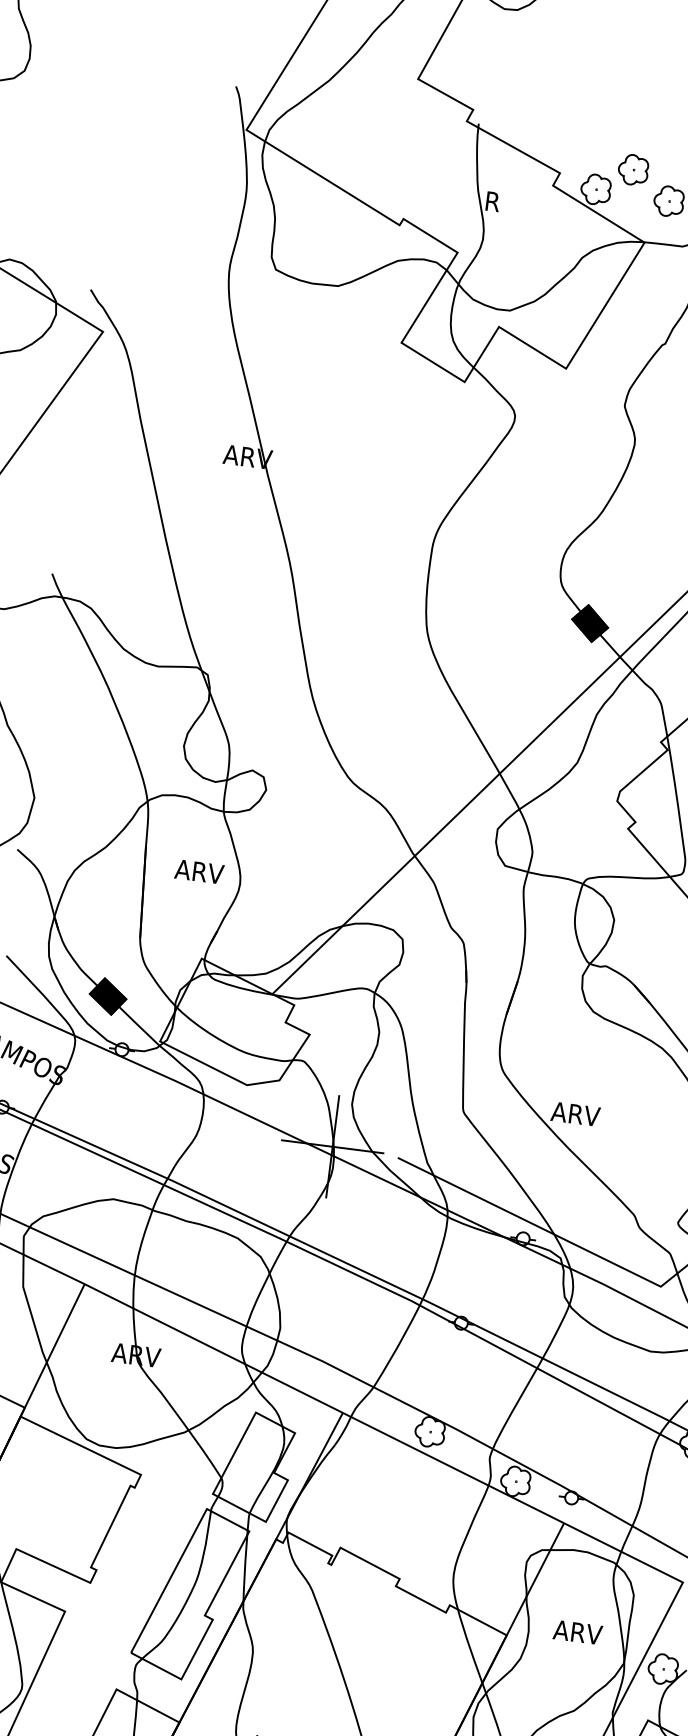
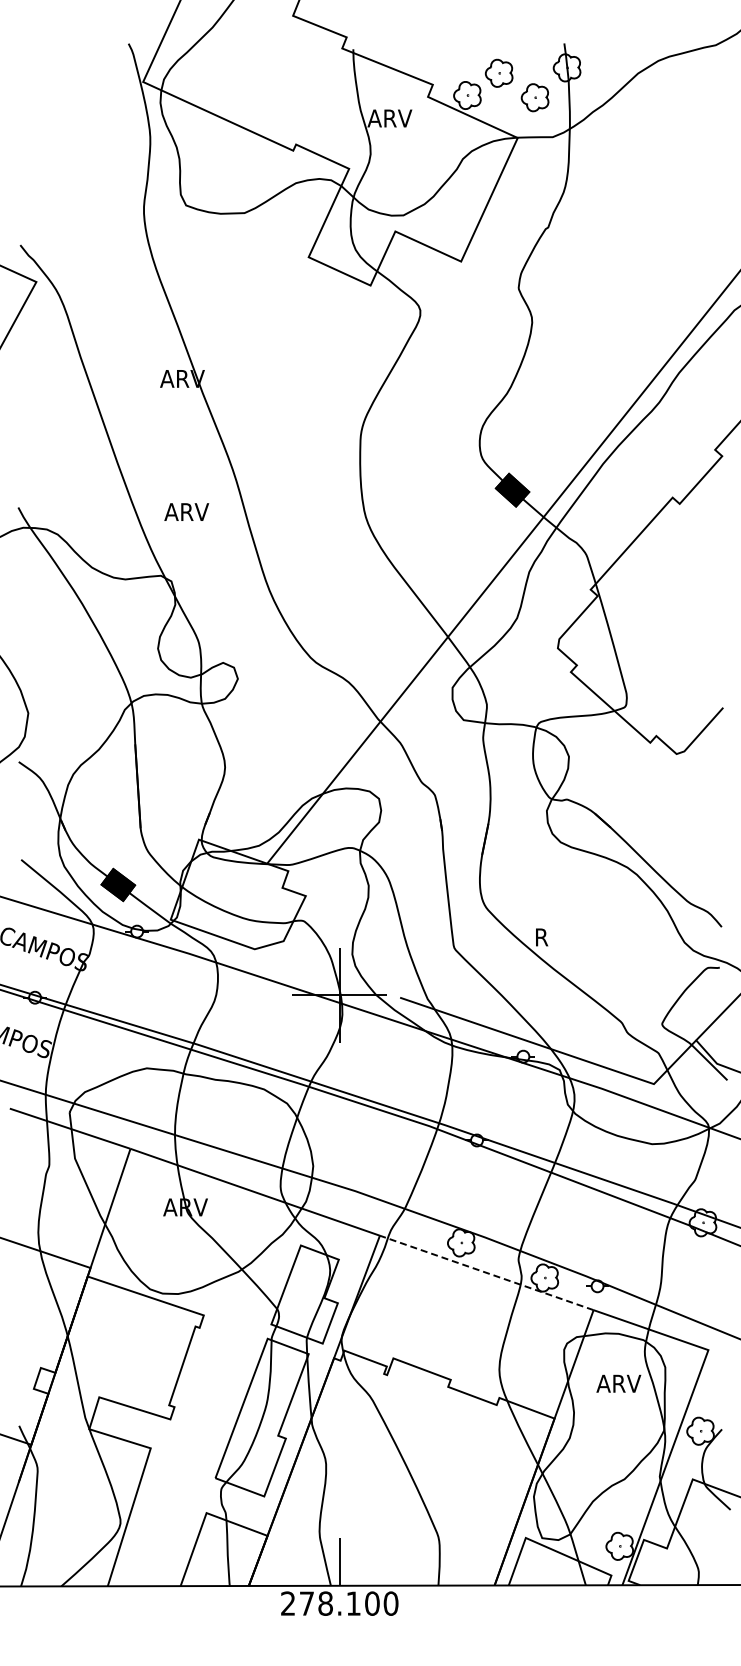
text: (508, 203) -> (389, 118), R -> ARV
text: (199, 871) -> (186, 511), moved
text: (575, 1114) -> (556, 937), ARV -> R
line: (453, 1467) -> (486, 1272), solid -> dashed
text: (577, 1632) -> (618, 1383), moved

